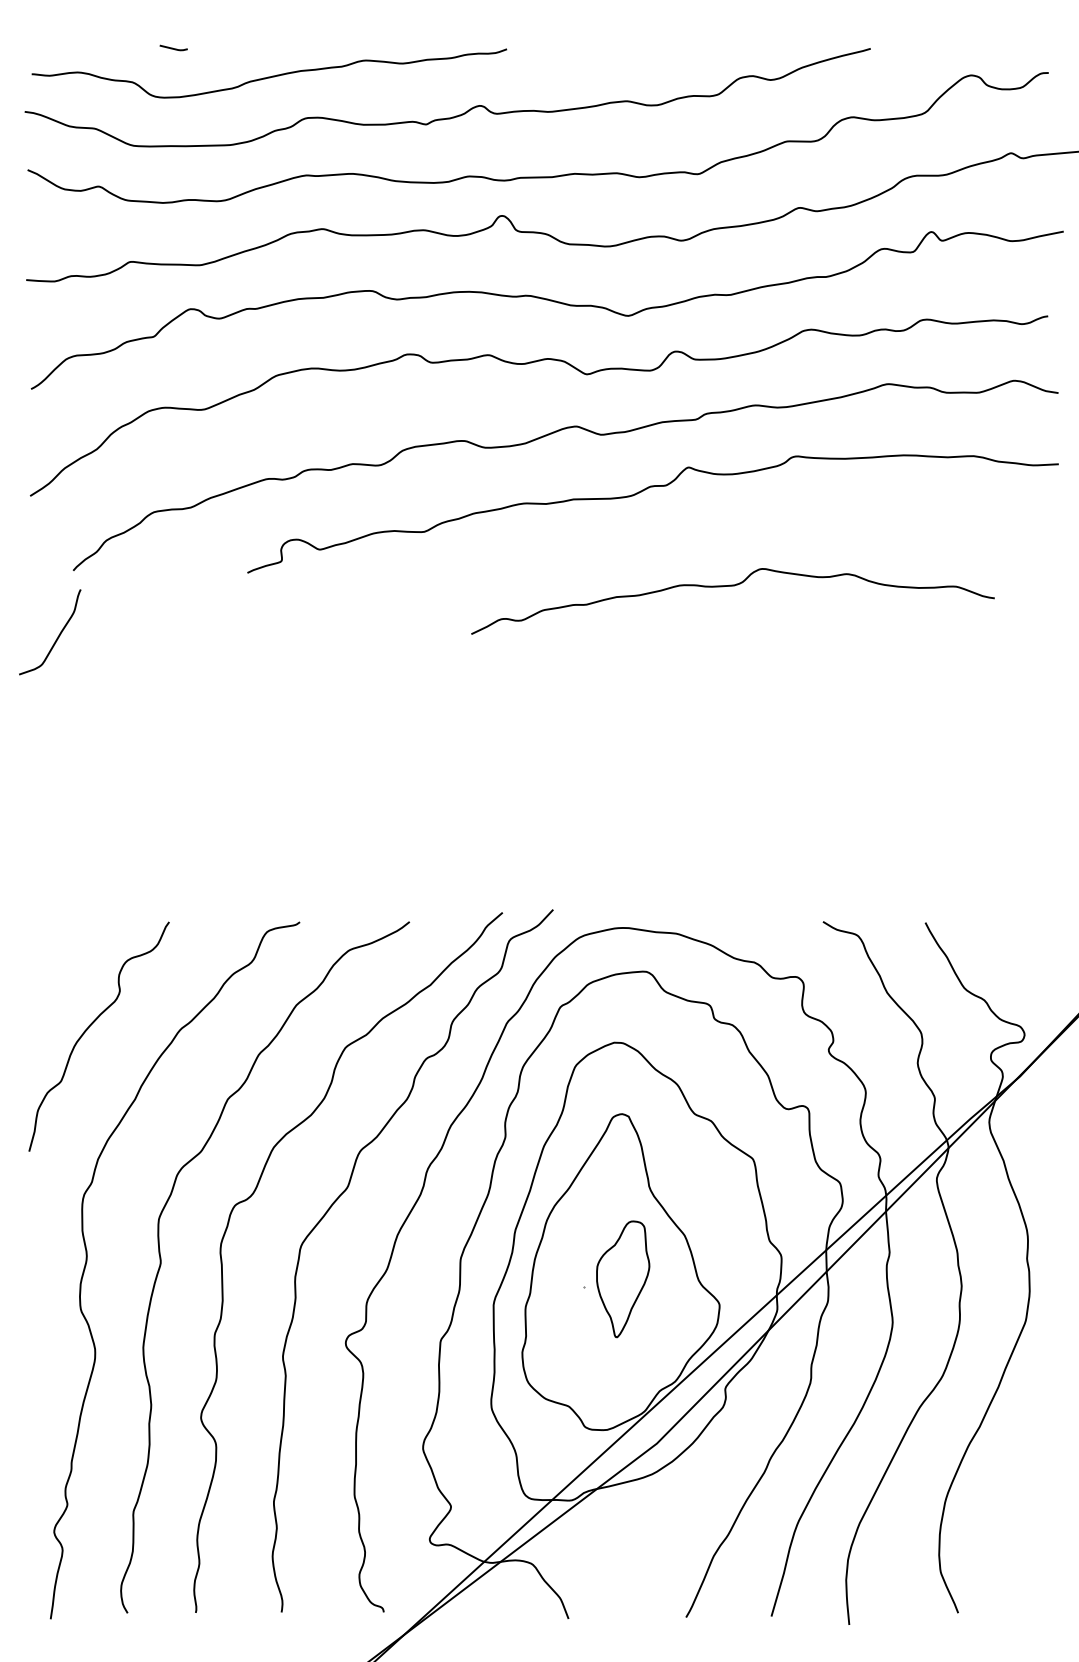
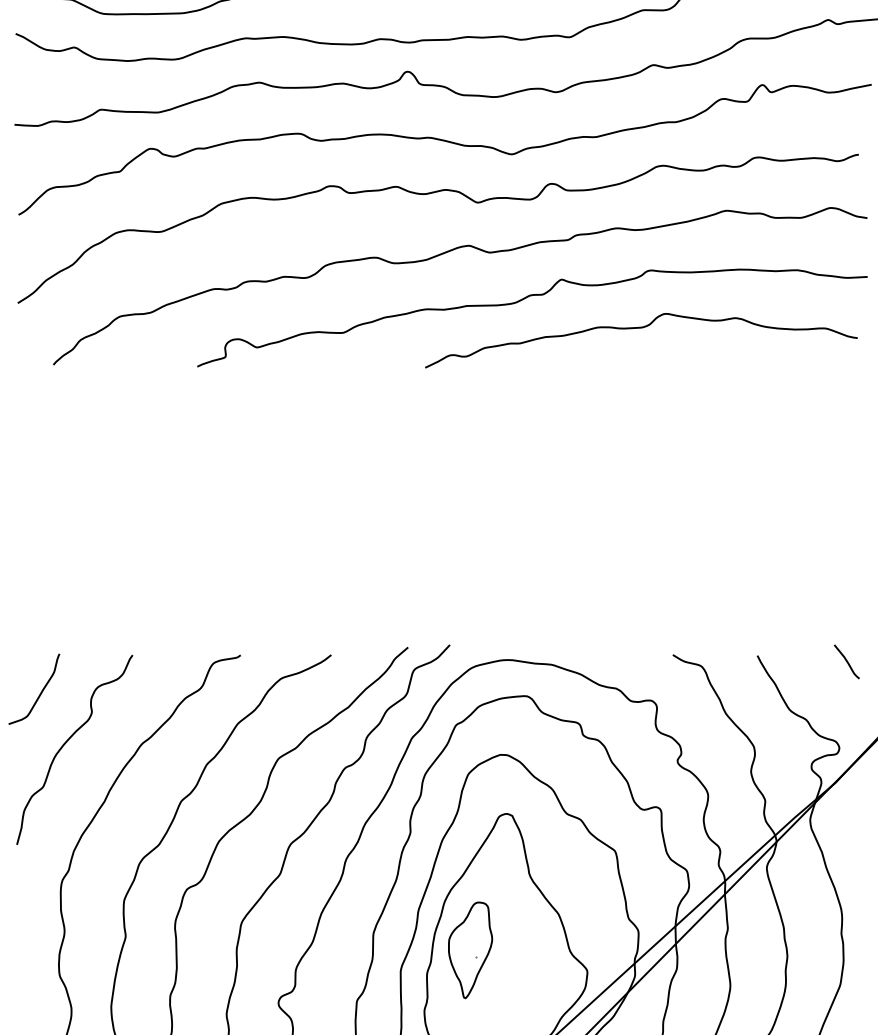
curve: (732, 586) -> (641, 328), moved
curve: (57, 636) -> (40, 692), moved
curve: (1033, 930) -> (846, 662), added
part: (623, 1279) -> (470, 950), moved

